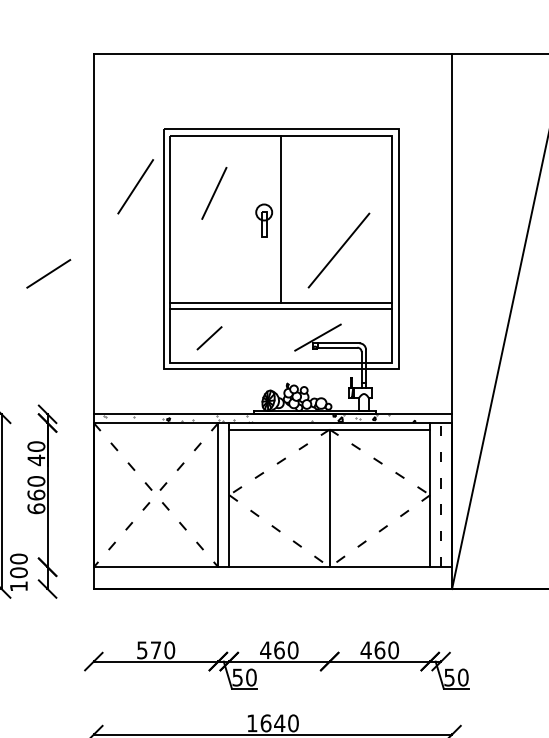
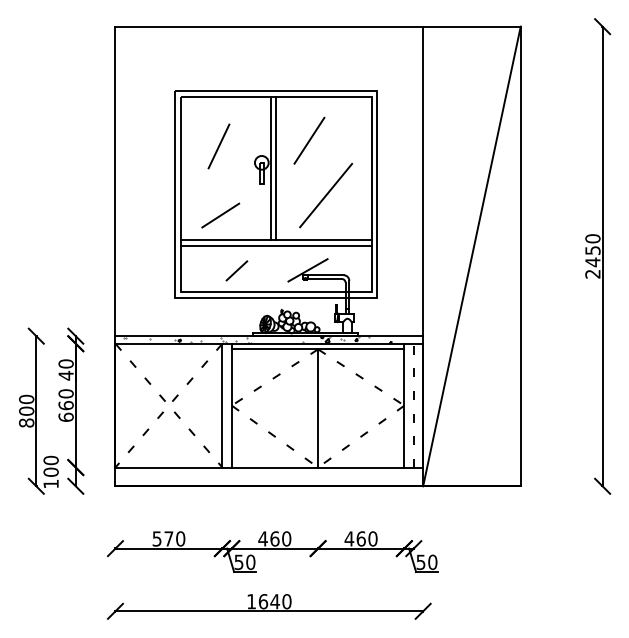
line: (135, 186) -> (309, 140), moved
line: (274, 219) -> (270, 168), added
line: (48, 273) -> (220, 215), moved
line: (209, 337) -> (236, 270), moved

